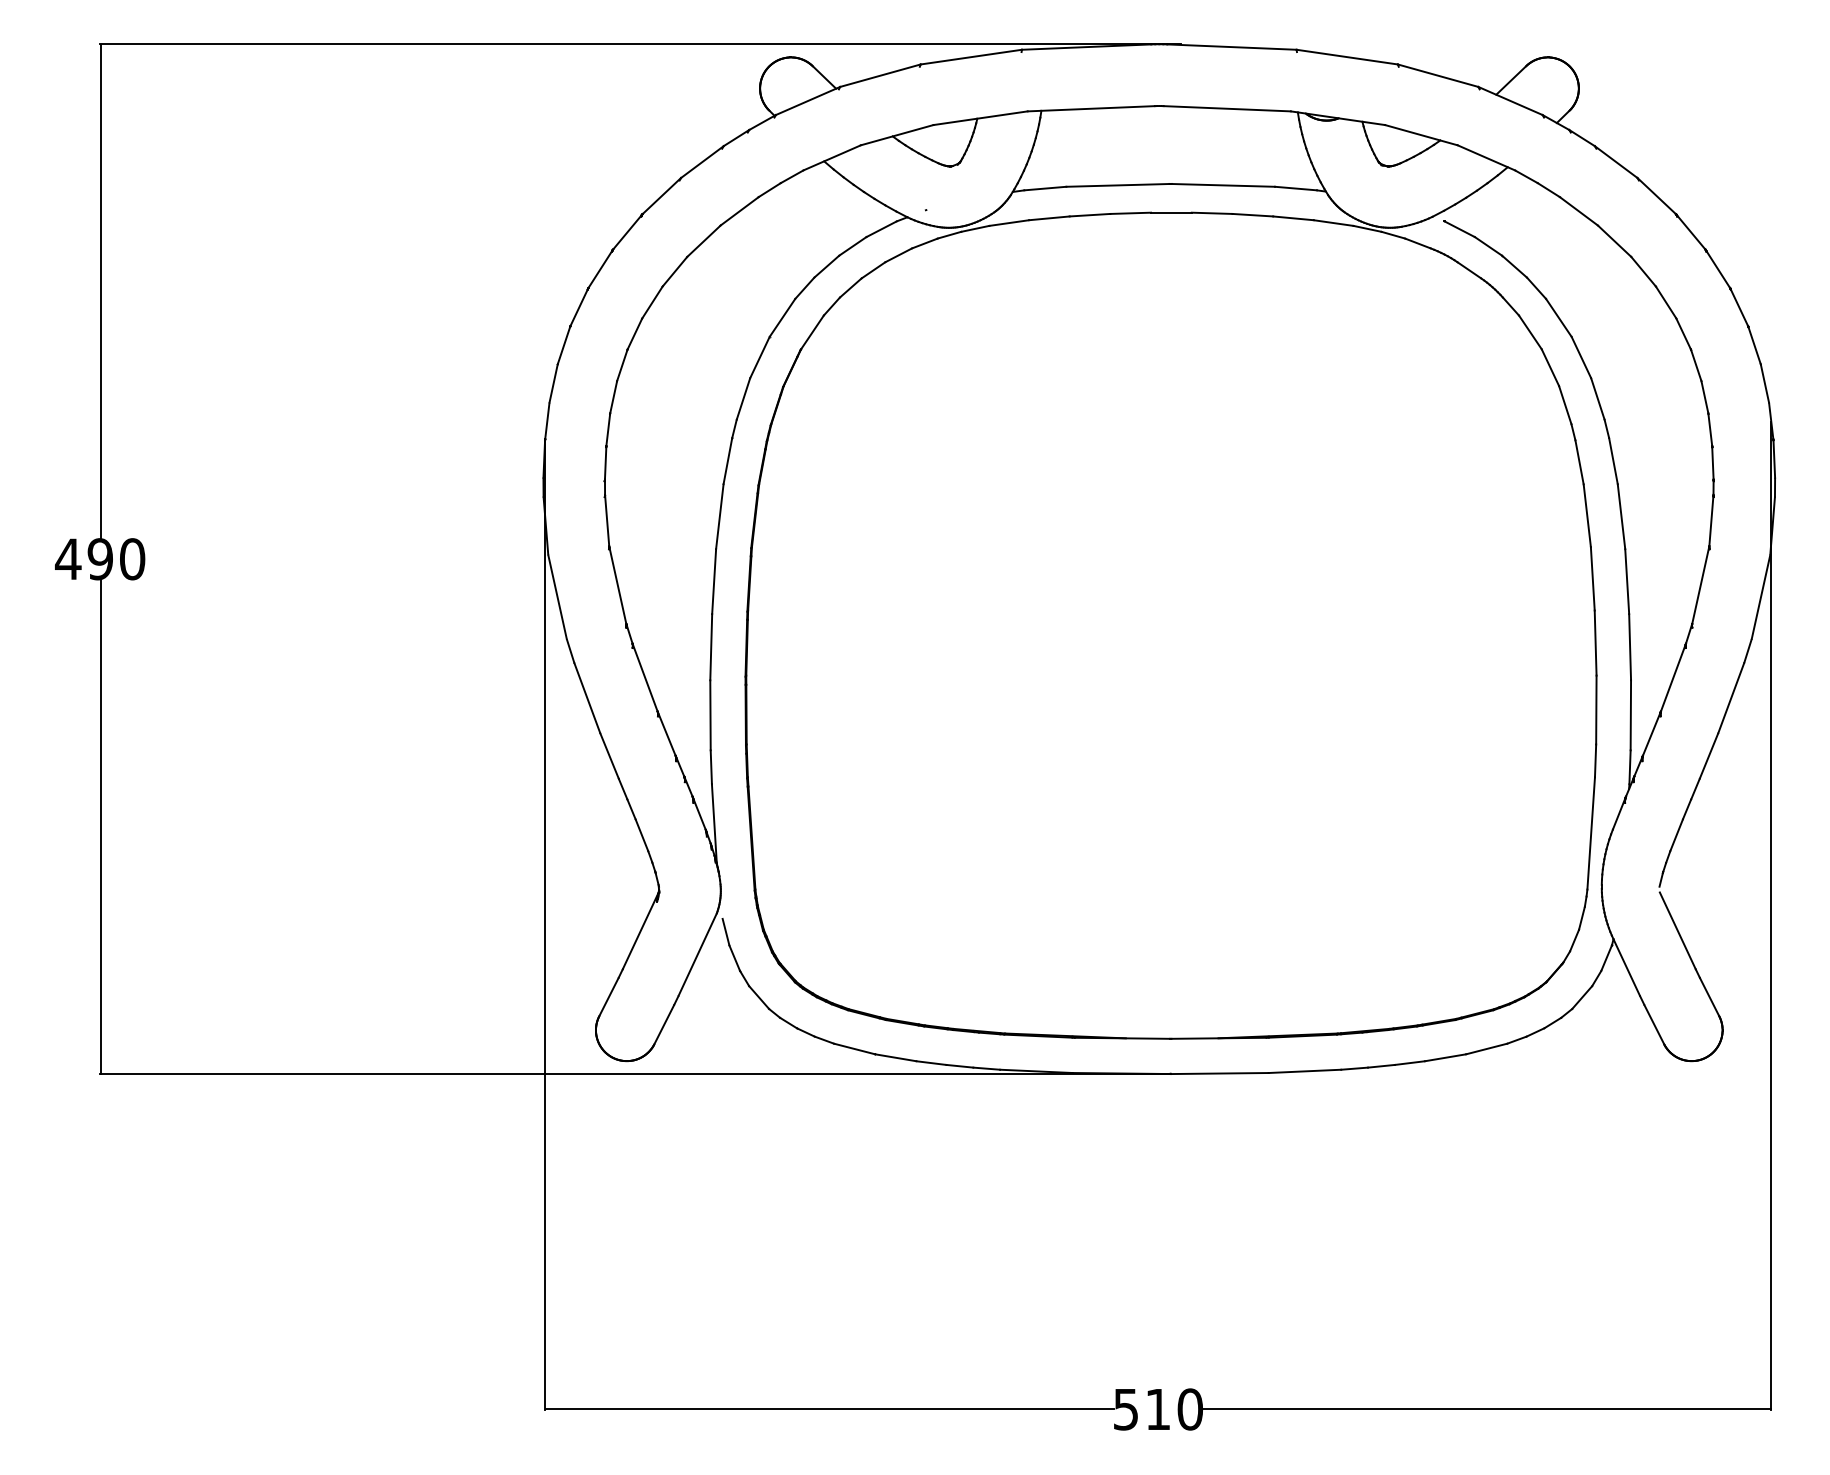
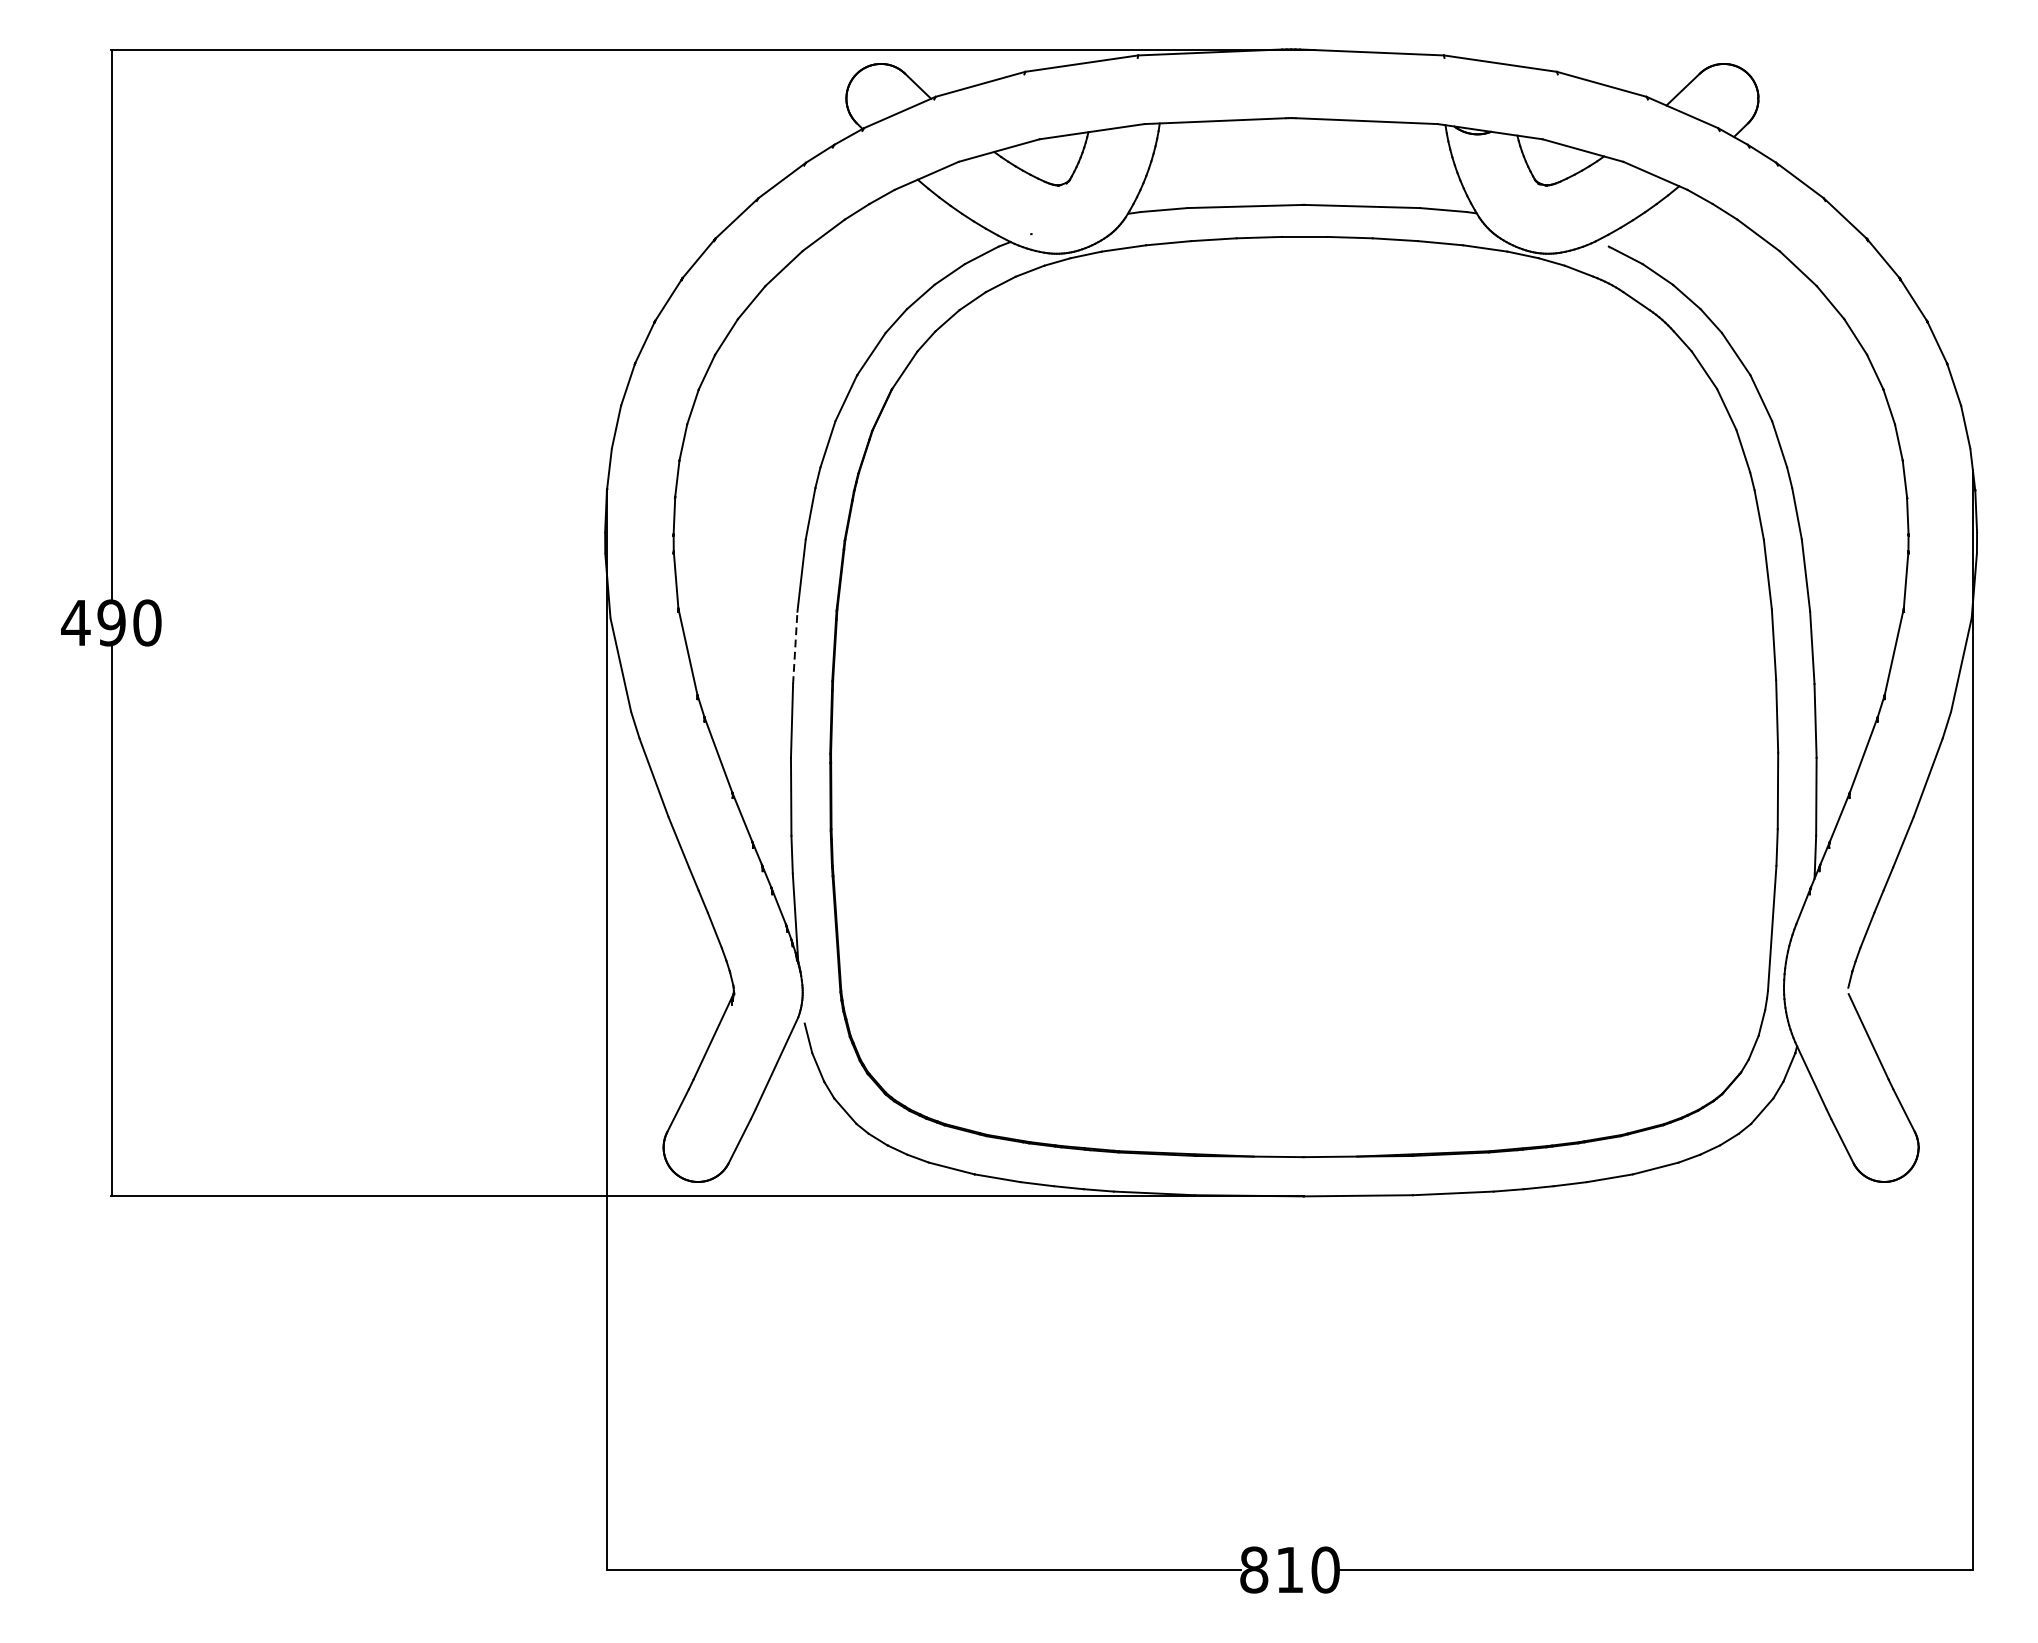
line: (714, 581) -> (795, 647), solid -> dashed
text: (1125, 1409) -> (1253, 1570), 510 -> 810

